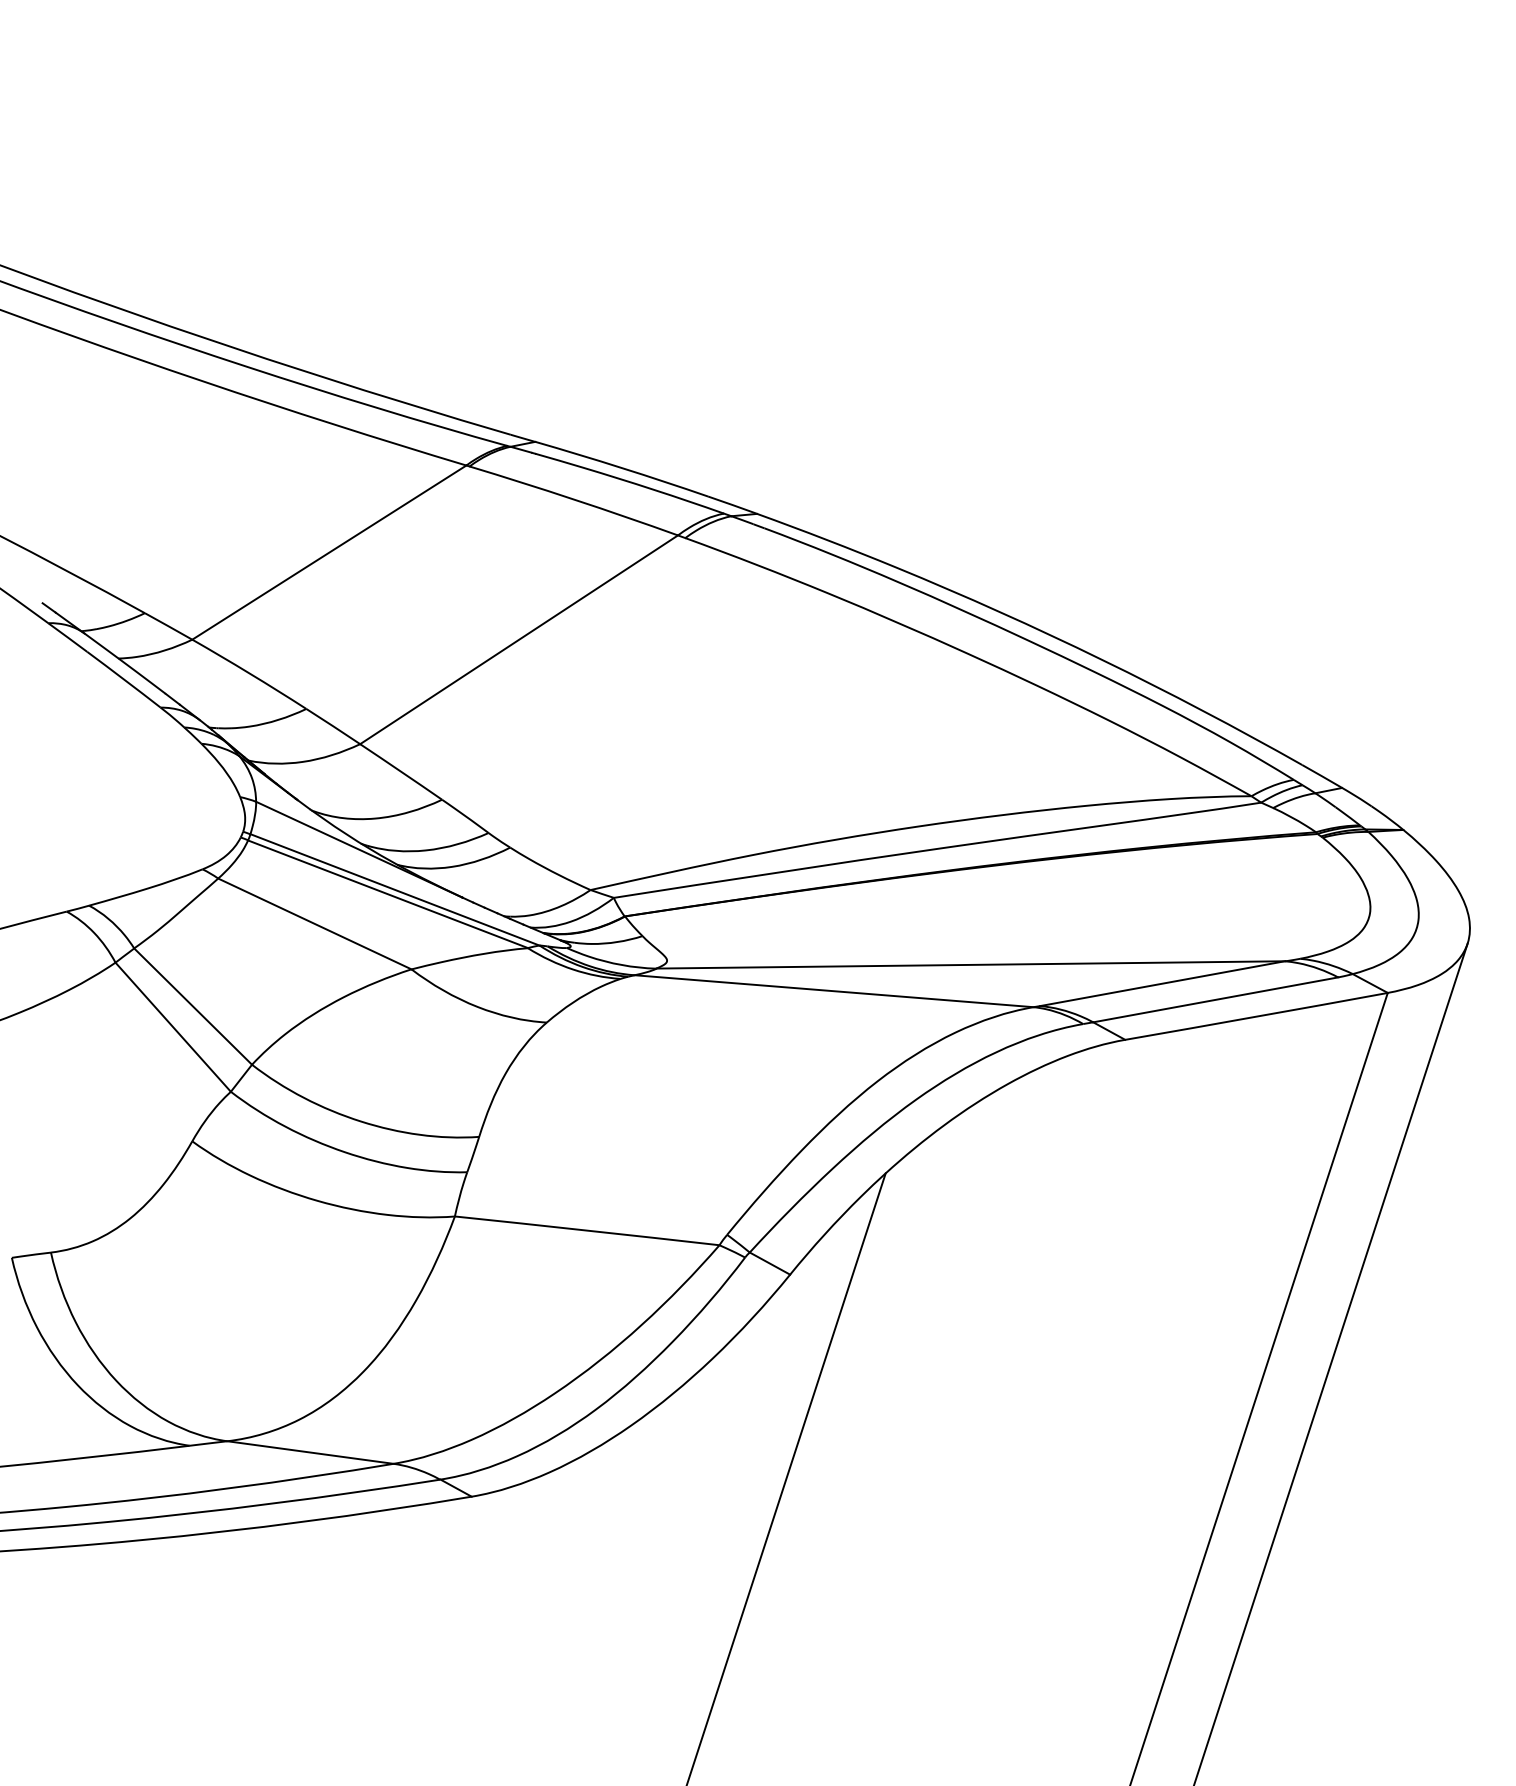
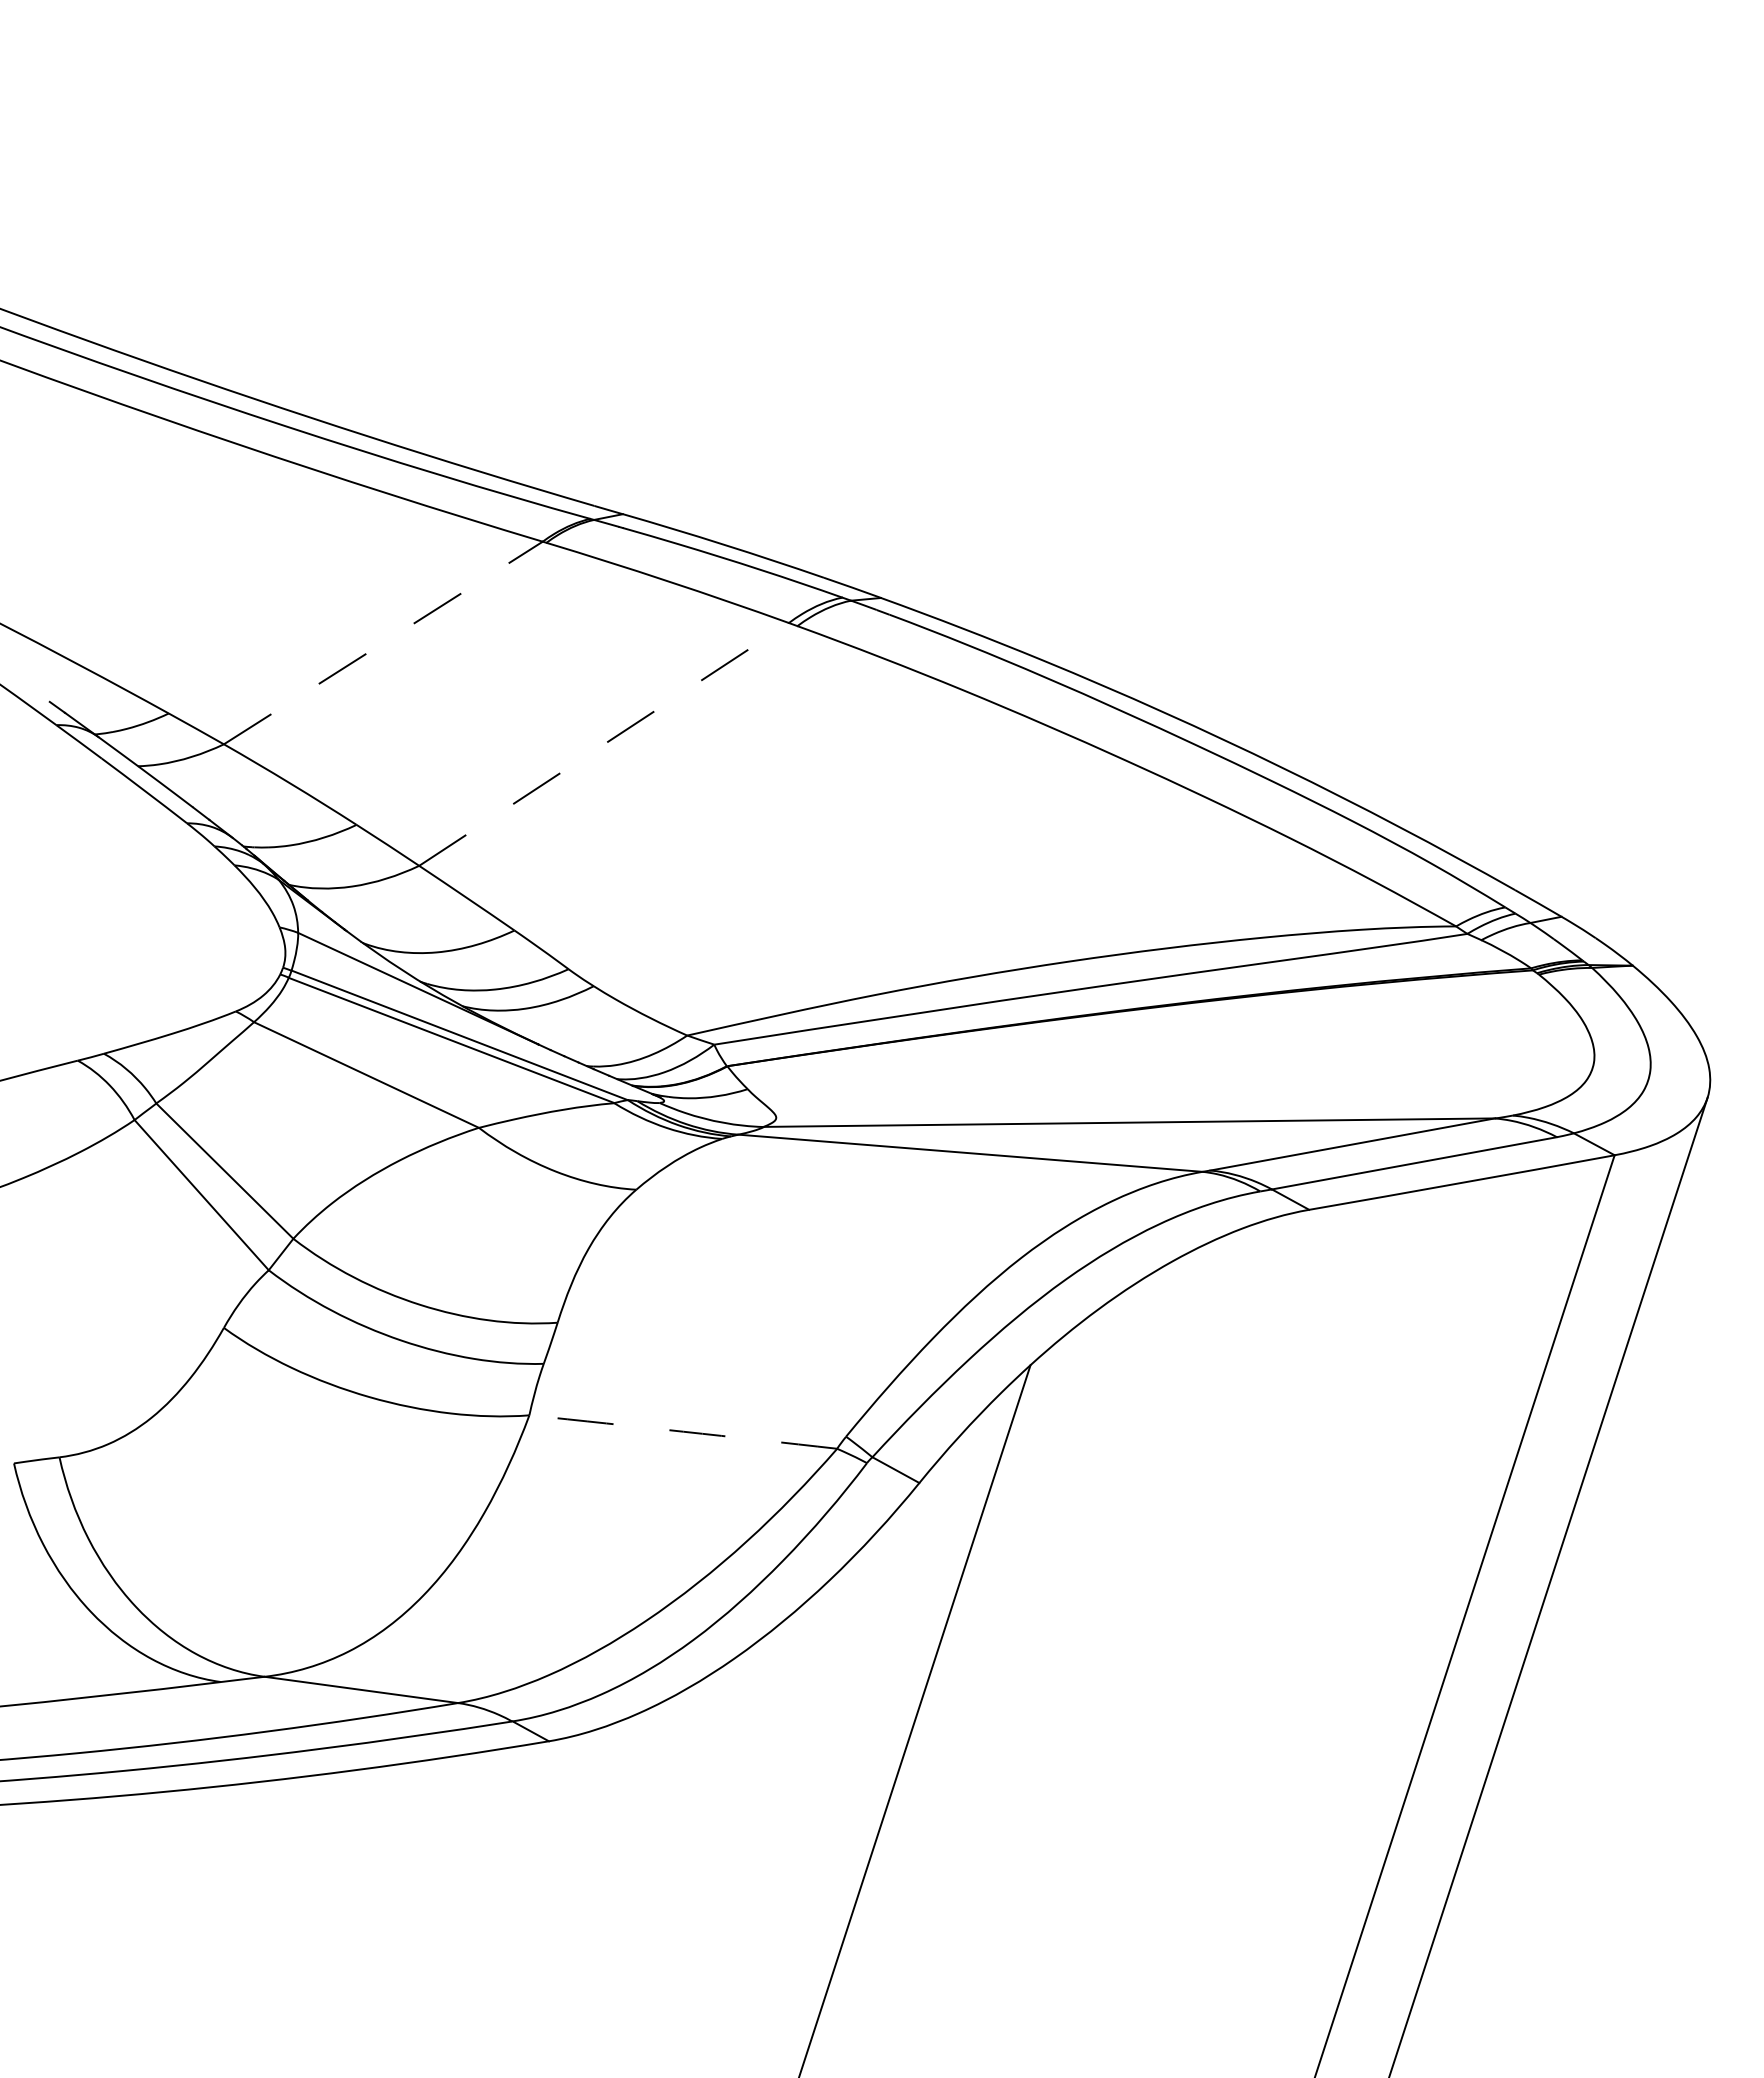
line: (329, 553) -> (383, 643), solid -> dashed
line: (519, 639) -> (604, 744), solid -> dashed
arc: (587, 1230) -> (683, 1431), solid -> dashed

